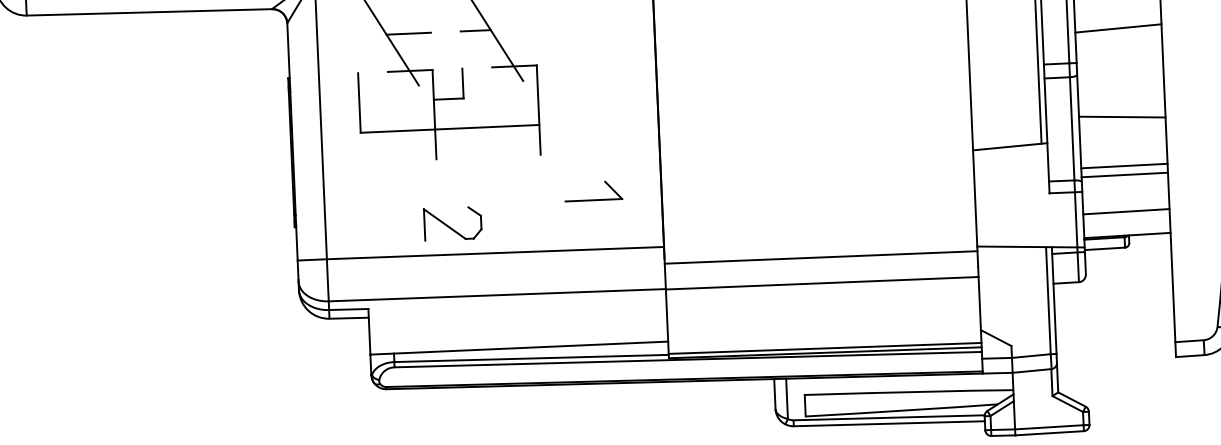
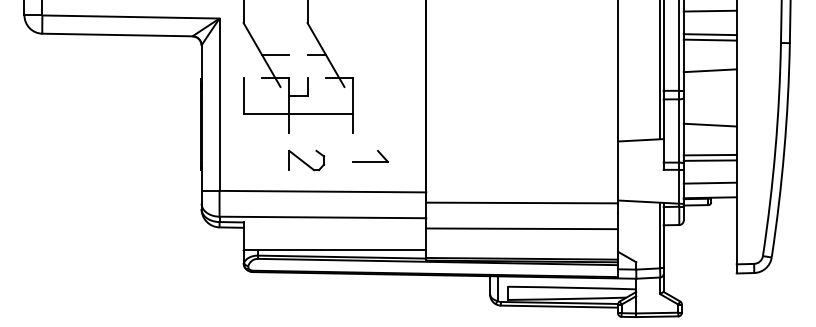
part: (593, 189) -> (370, 155), moved
part: (452, 223) -> (306, 160), moved
line: (822, 282) -> (522, 228), moved

